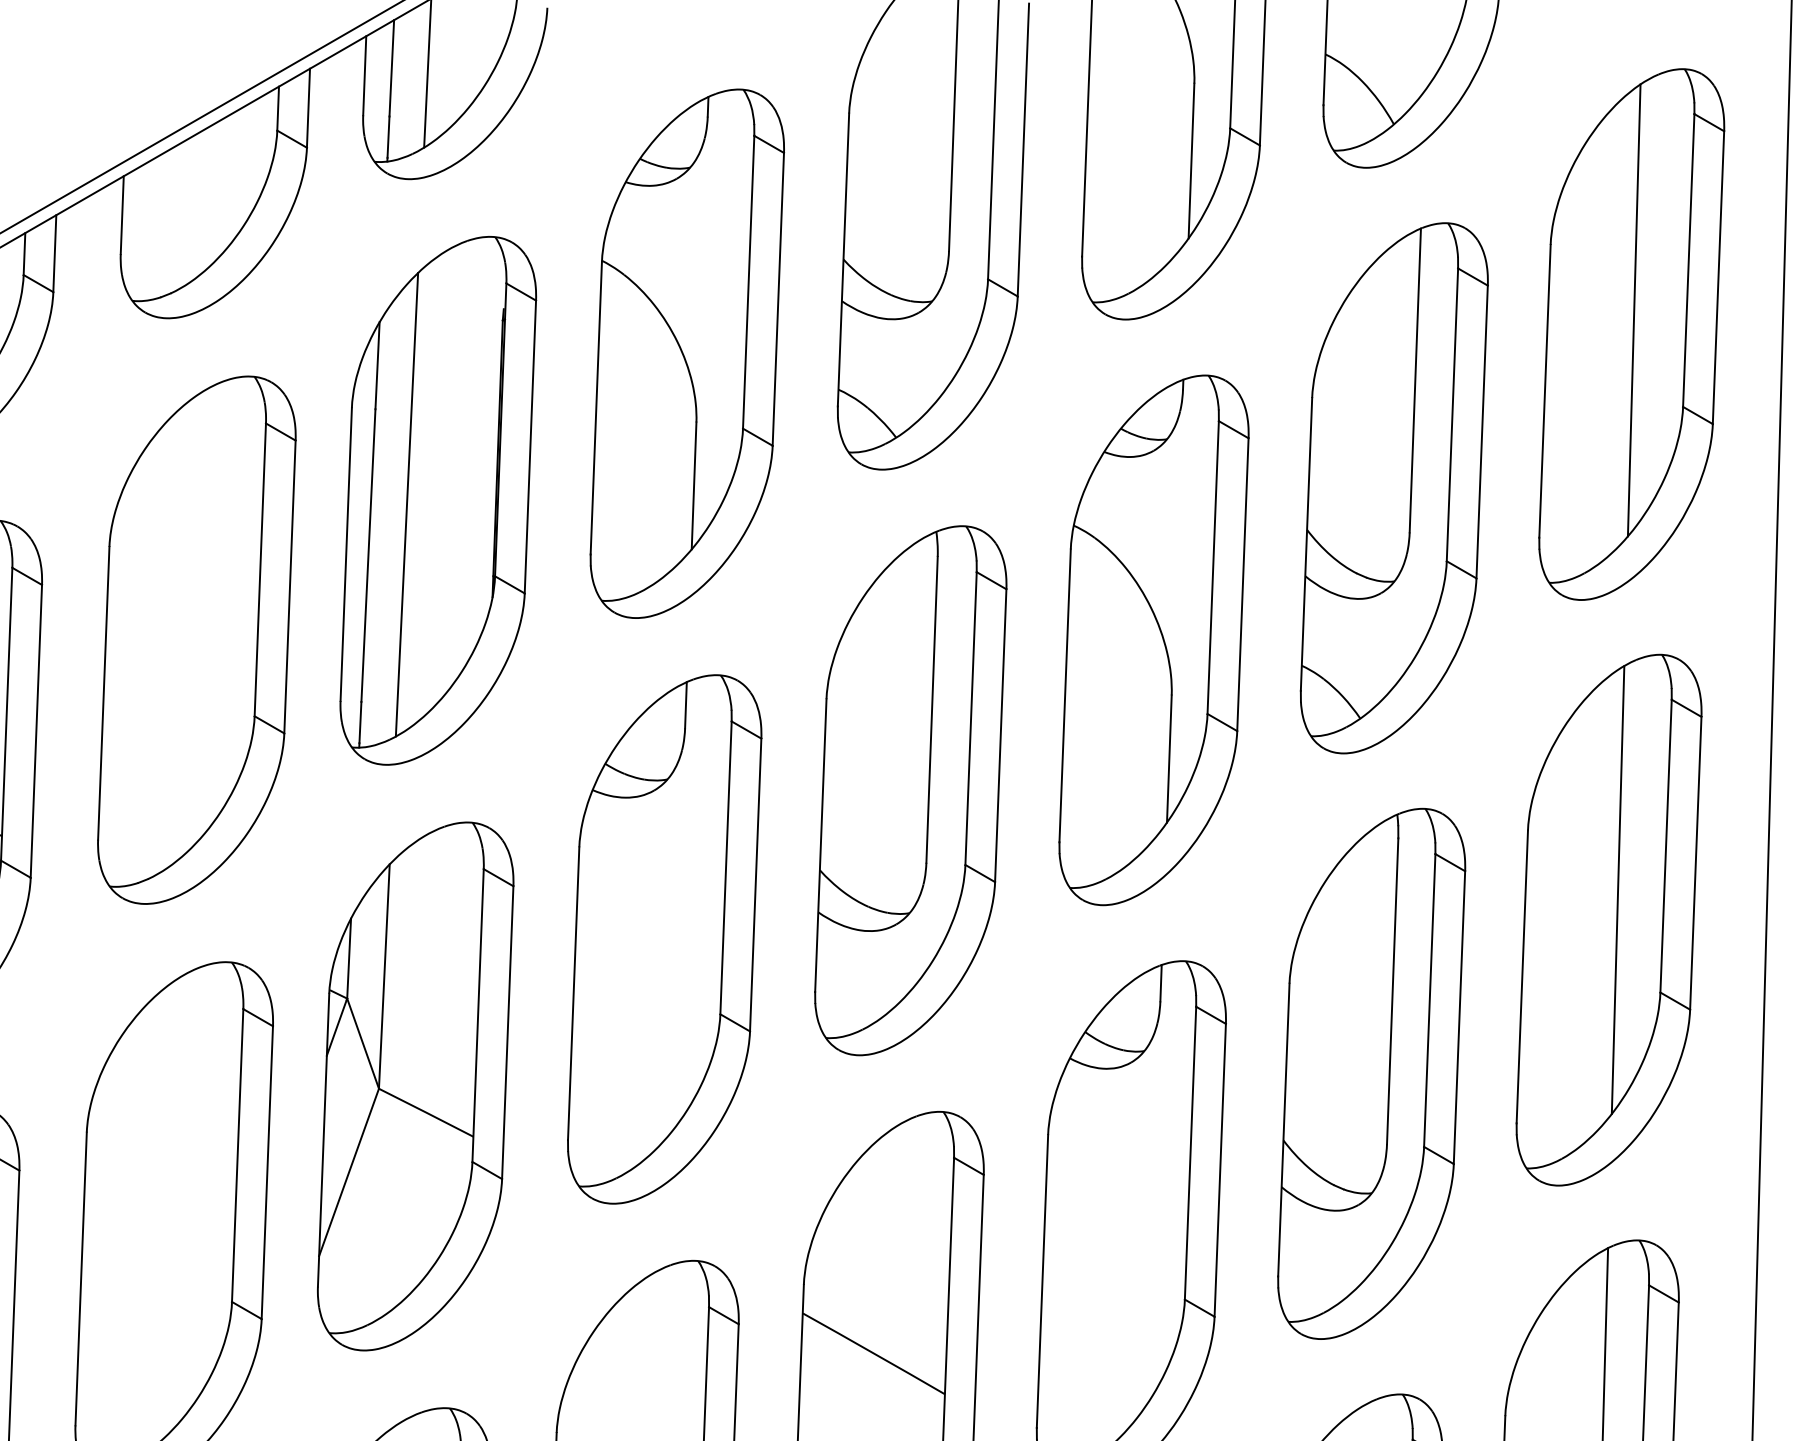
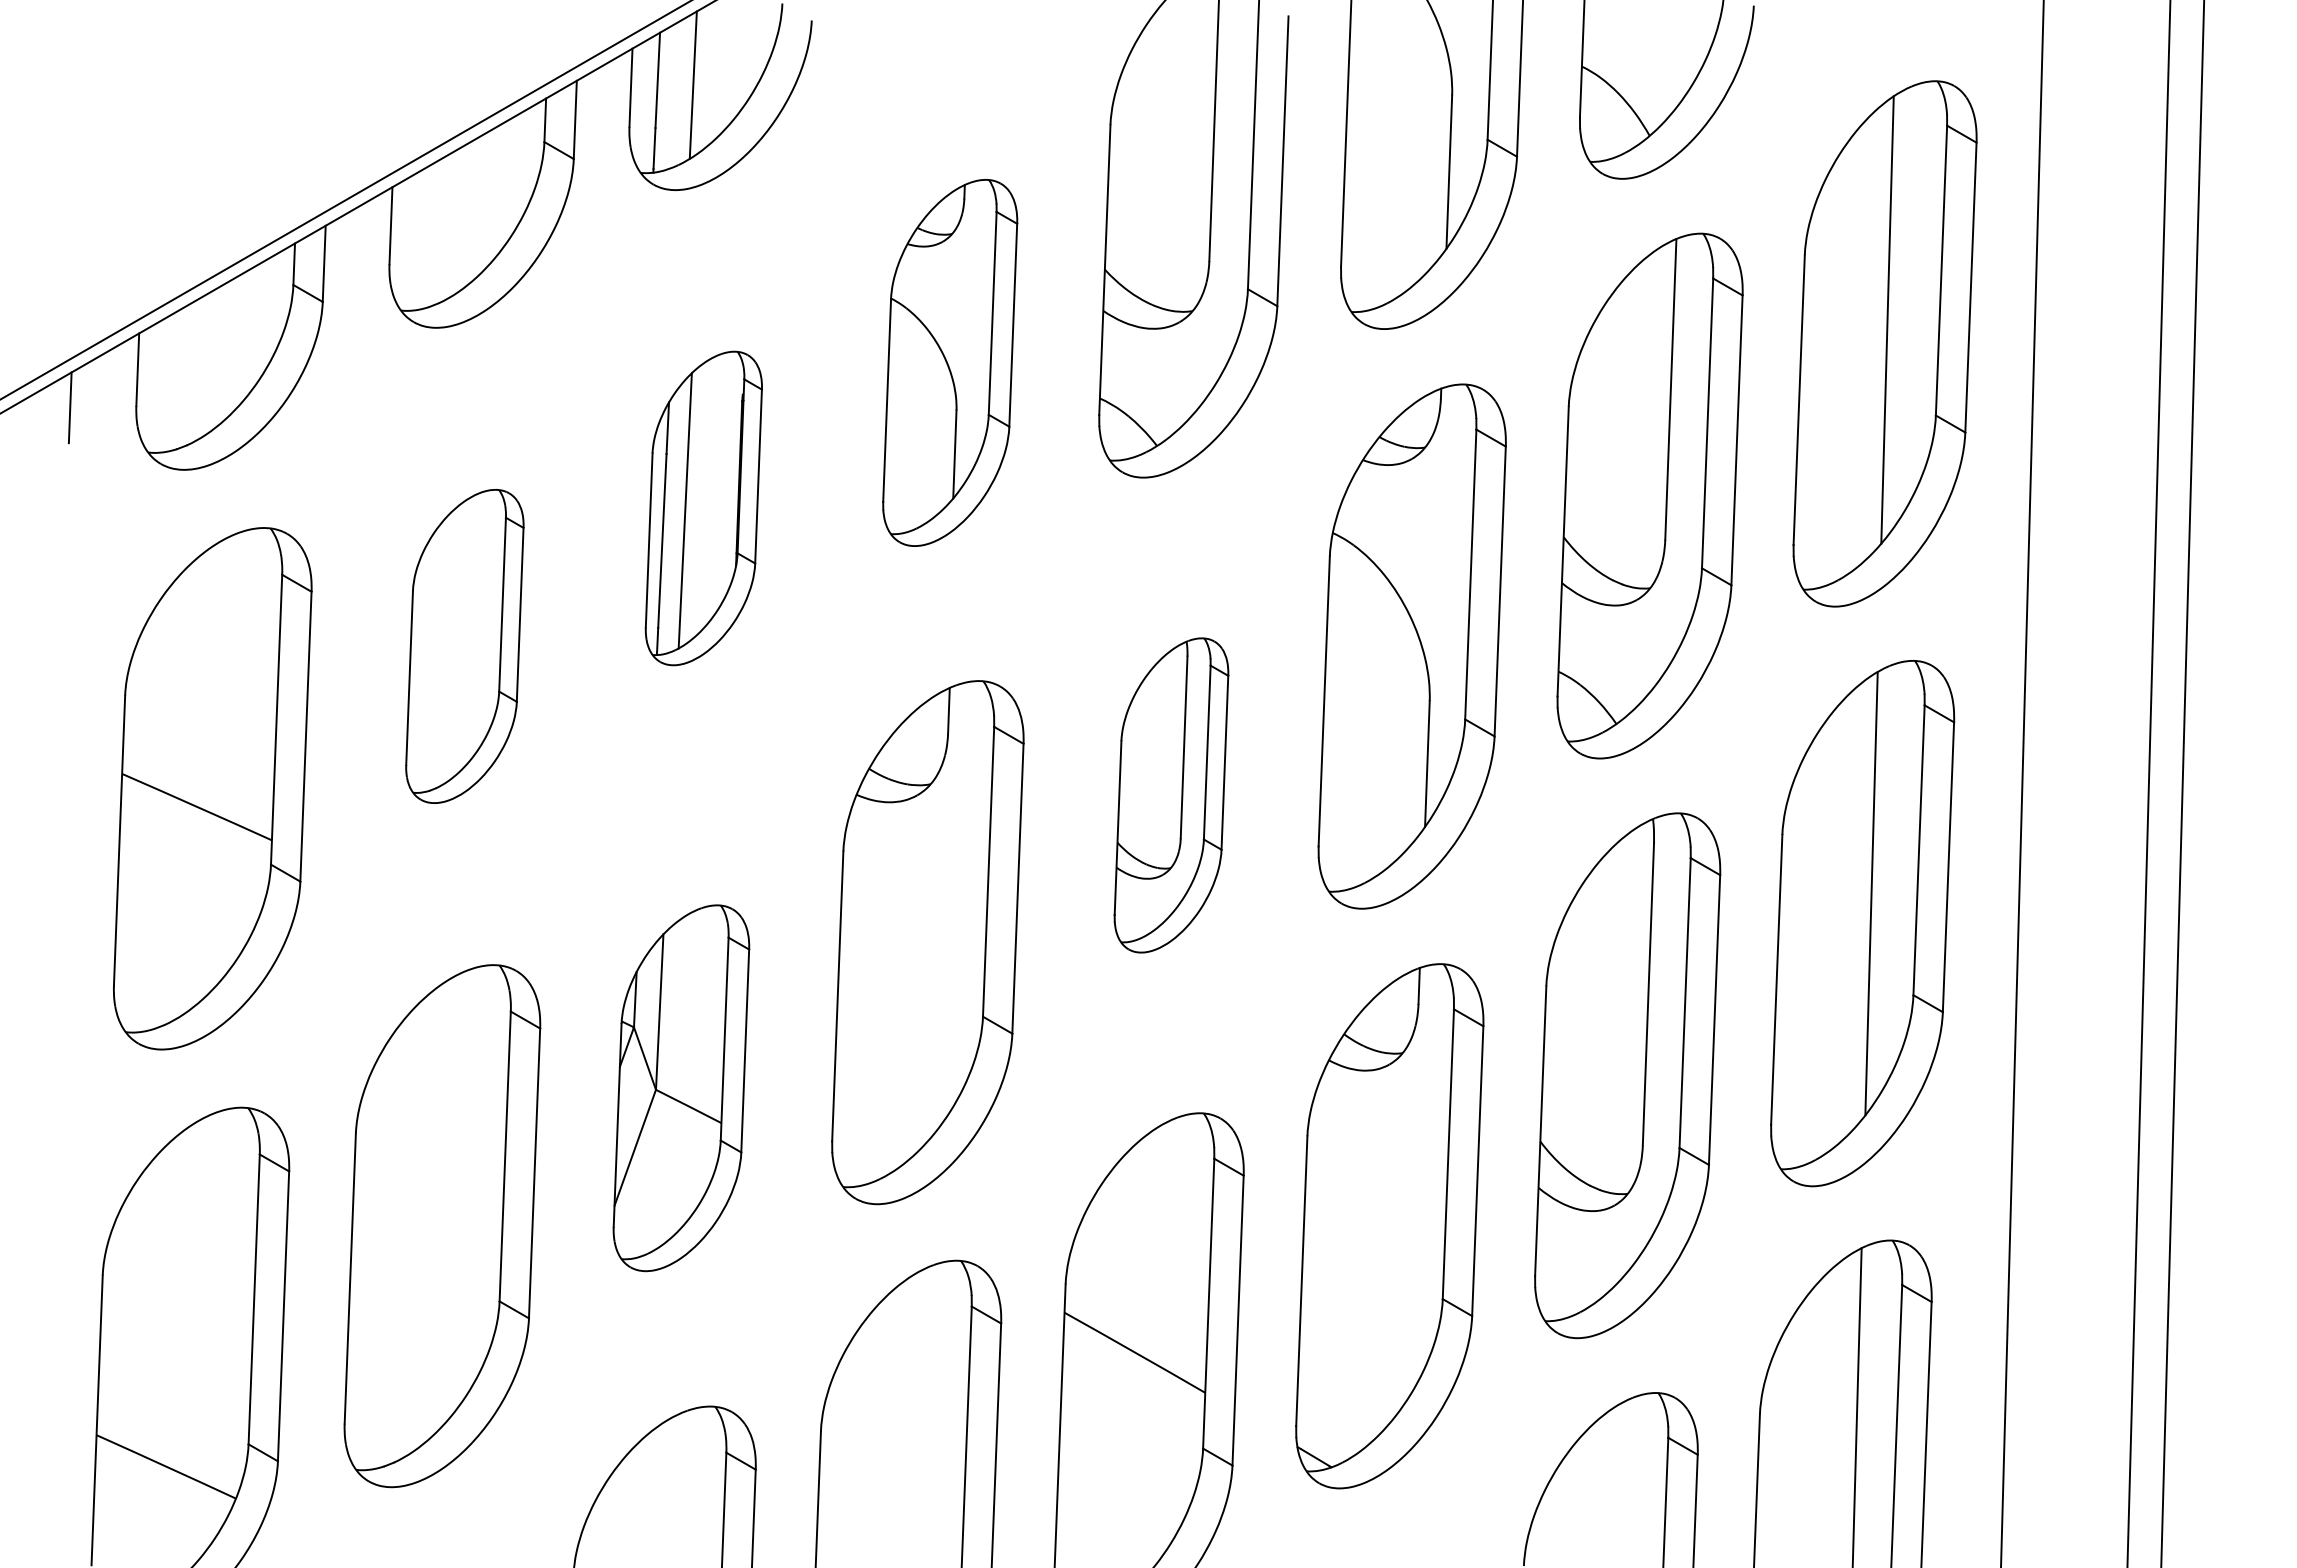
part: (686, 353) -> (949, 362), size x0.7
part: (438, 500) -> (703, 508), size x0.6
part: (196, 640) -> (464, 646), size x0.6
part: (910, 790) -> (1171, 795), size x0.6
part: (415, 1086) -> (681, 1088), size x0.7

